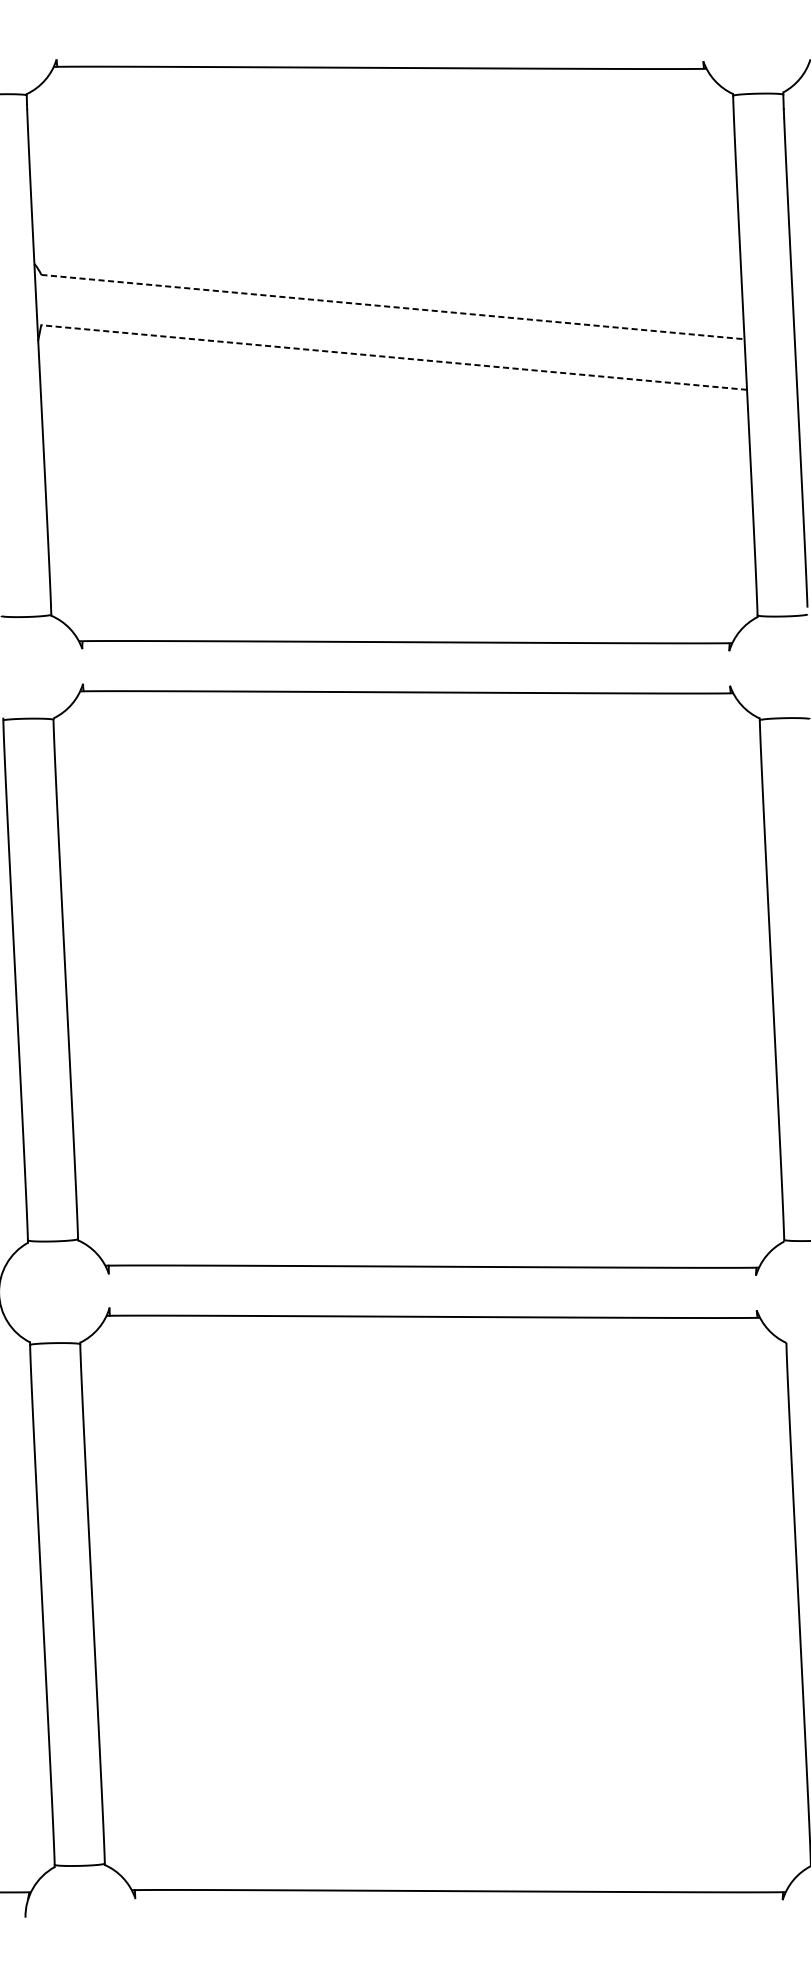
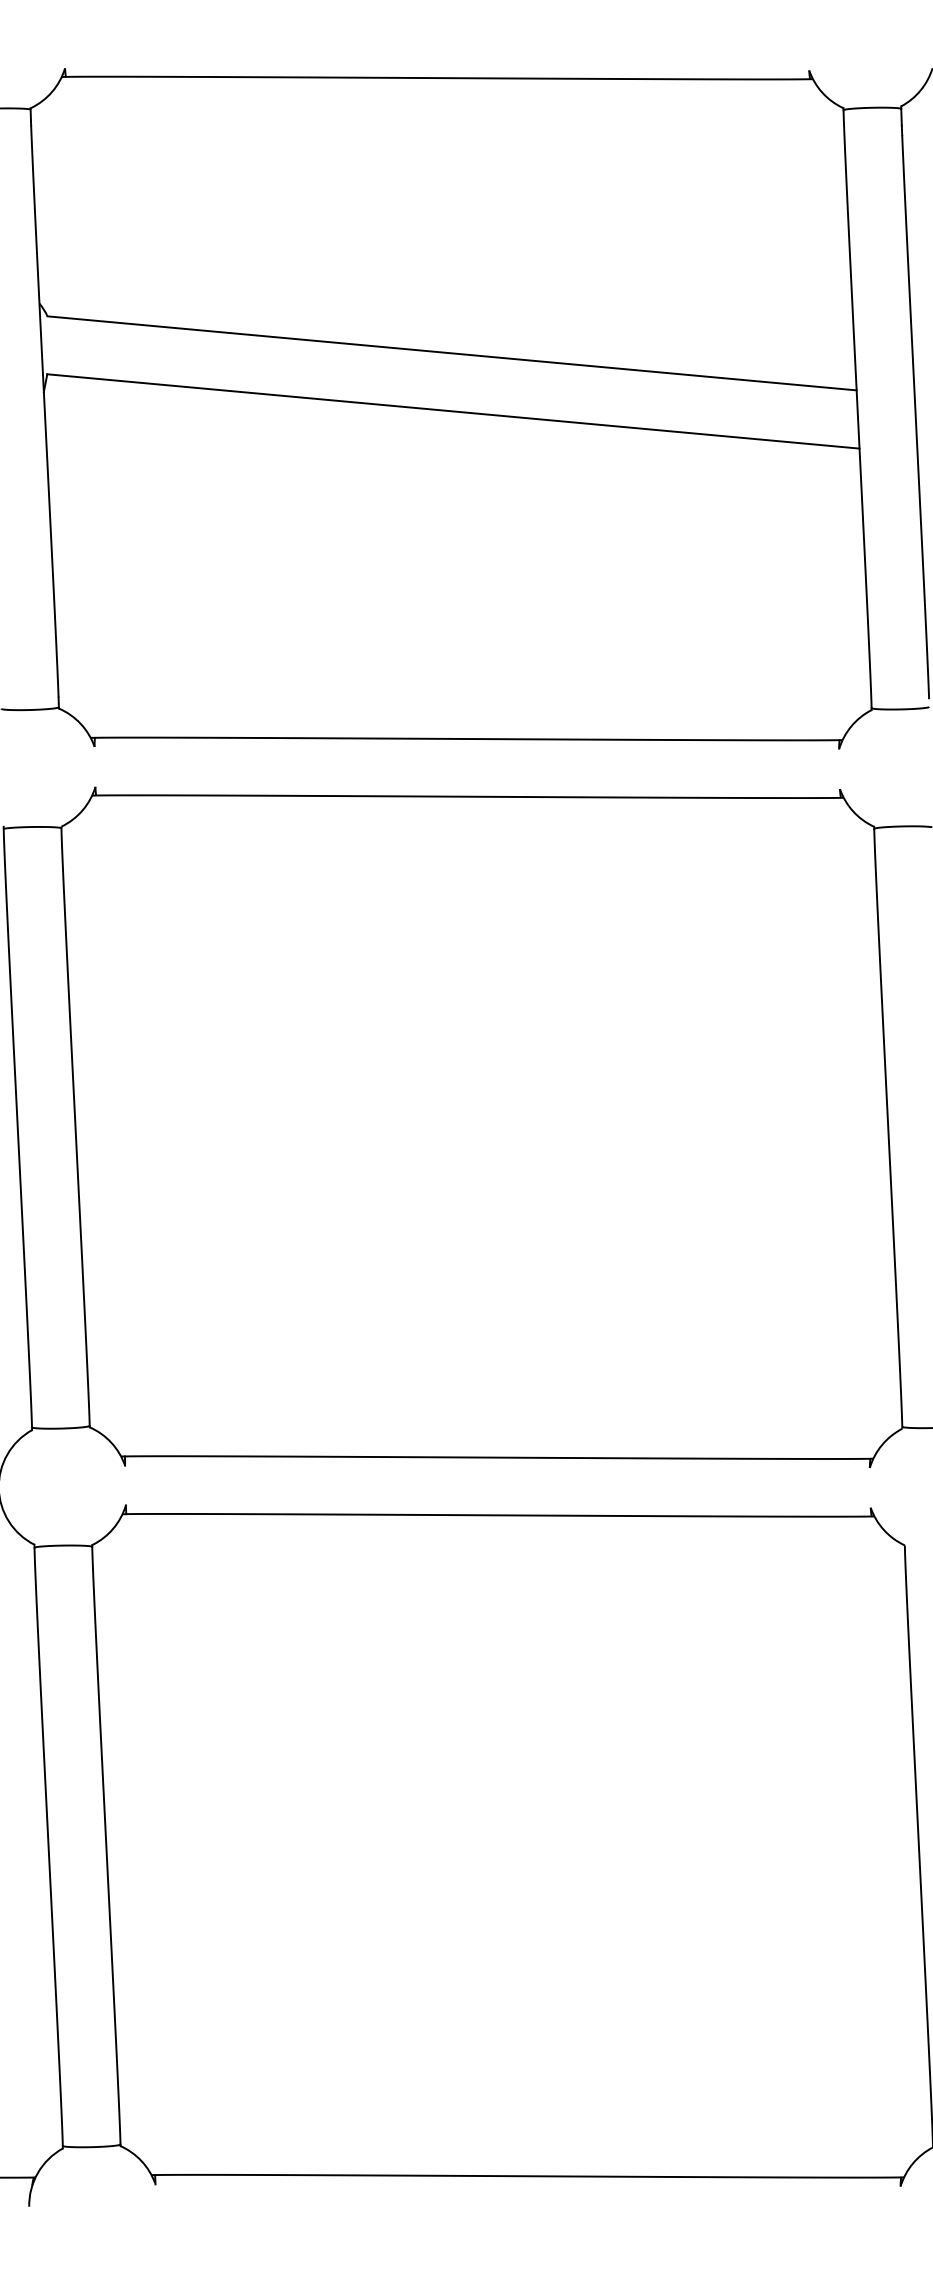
line: (393, 307) -> (452, 353), dashed -> solid
line: (394, 357) -> (453, 411), dashed -> solid

